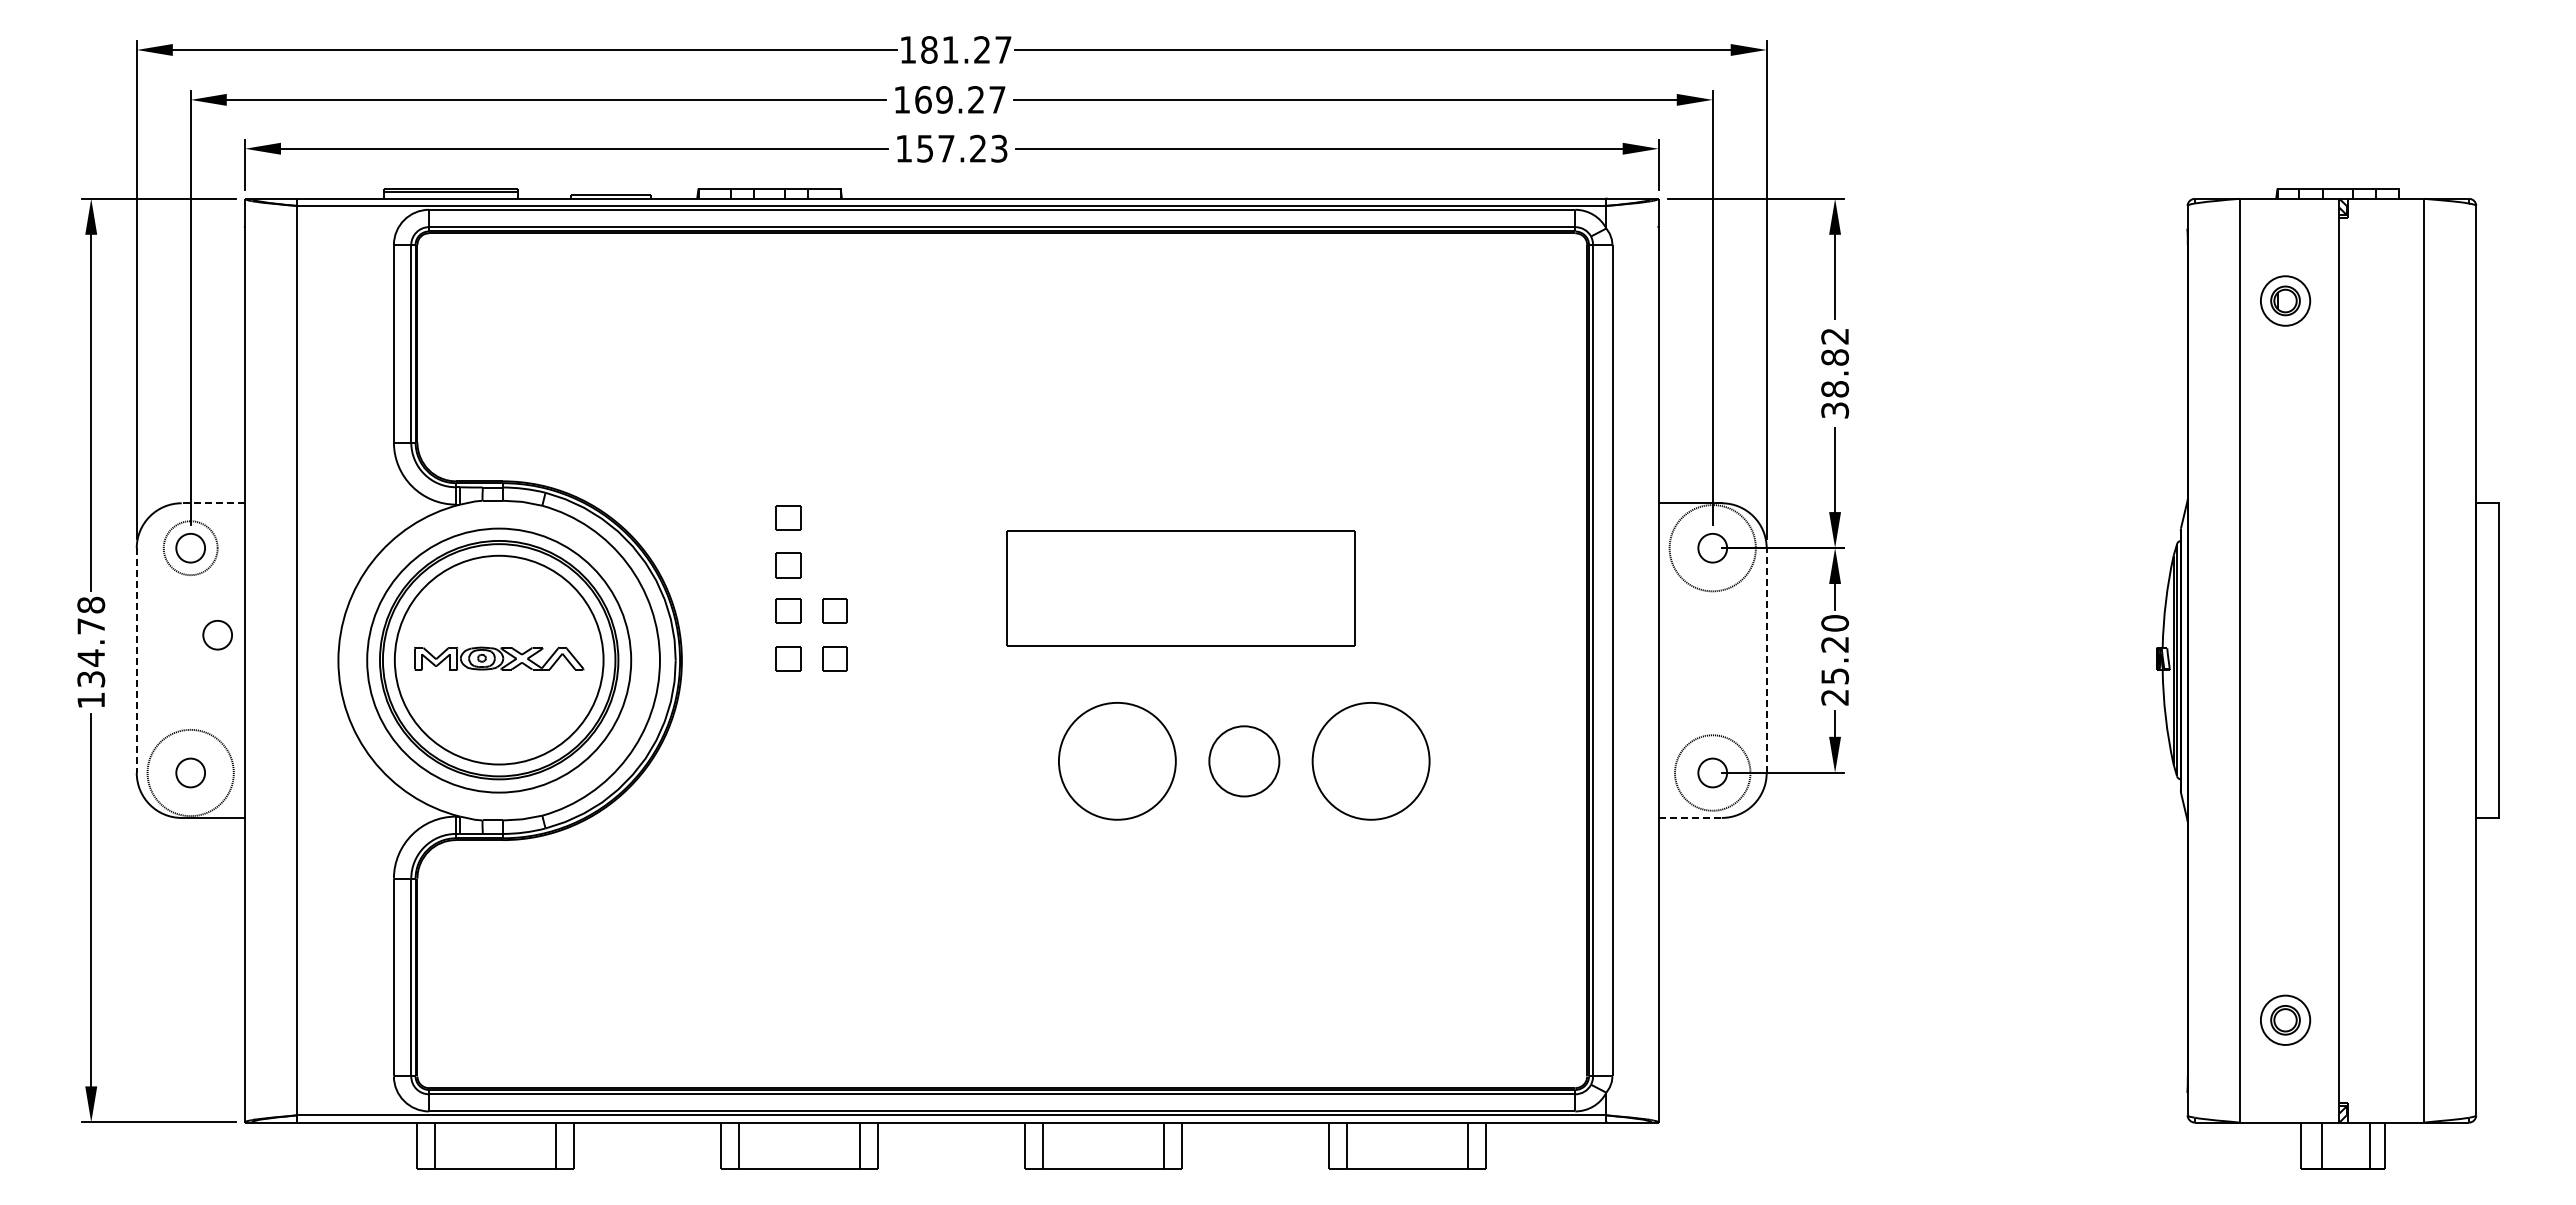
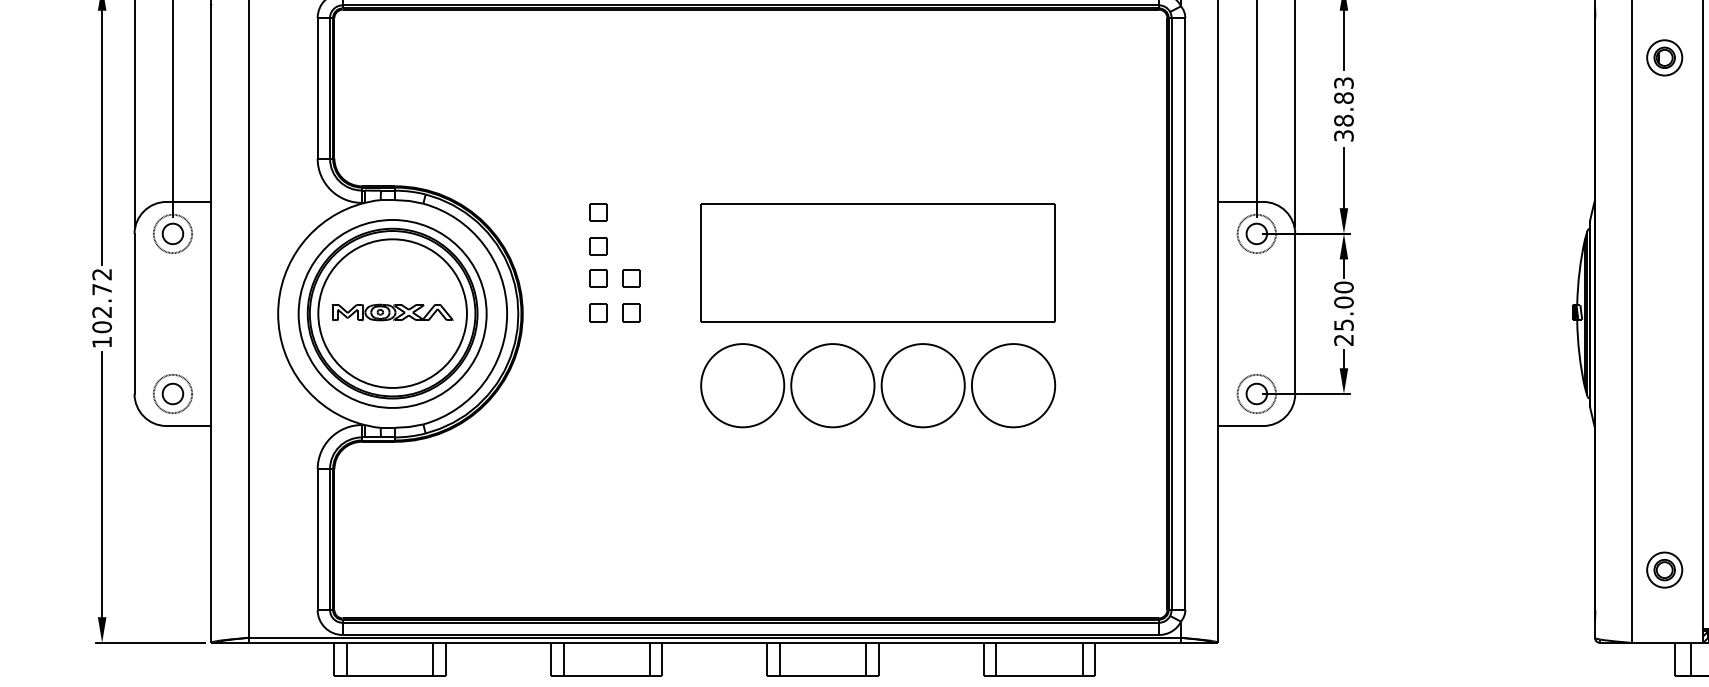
text: (1835, 336) -> (1344, 83), 38.82 -> 38.83
line: (213, 503) -> (189, 202), dashed -> solid
circle: (1712, 548) -> (1256, 234), size x0.62
part: (1180, 588) -> (877, 262), size x1.43
circle: (217, 635) -> (192, 296), removed
text: (91, 641) -> (102, 300), 134.78 -> 102.72
text: (1835, 644) -> (1344, 302), 25.20 -> 25.00
line: (1766, 660) -> (1295, 313), dashed -> solid
line: (136, 661) -> (134, 314), dashed -> solid
part: (990, 761) -> (742, 385), added
part: (1244, 761) -> (923, 385), size x1.67
circle: (190, 772) -> (172, 393), size x0.62
circle: (1712, 772) -> (1256, 393), size x0.71
line: (1690, 817) -> (1240, 425), dashed -> solid

